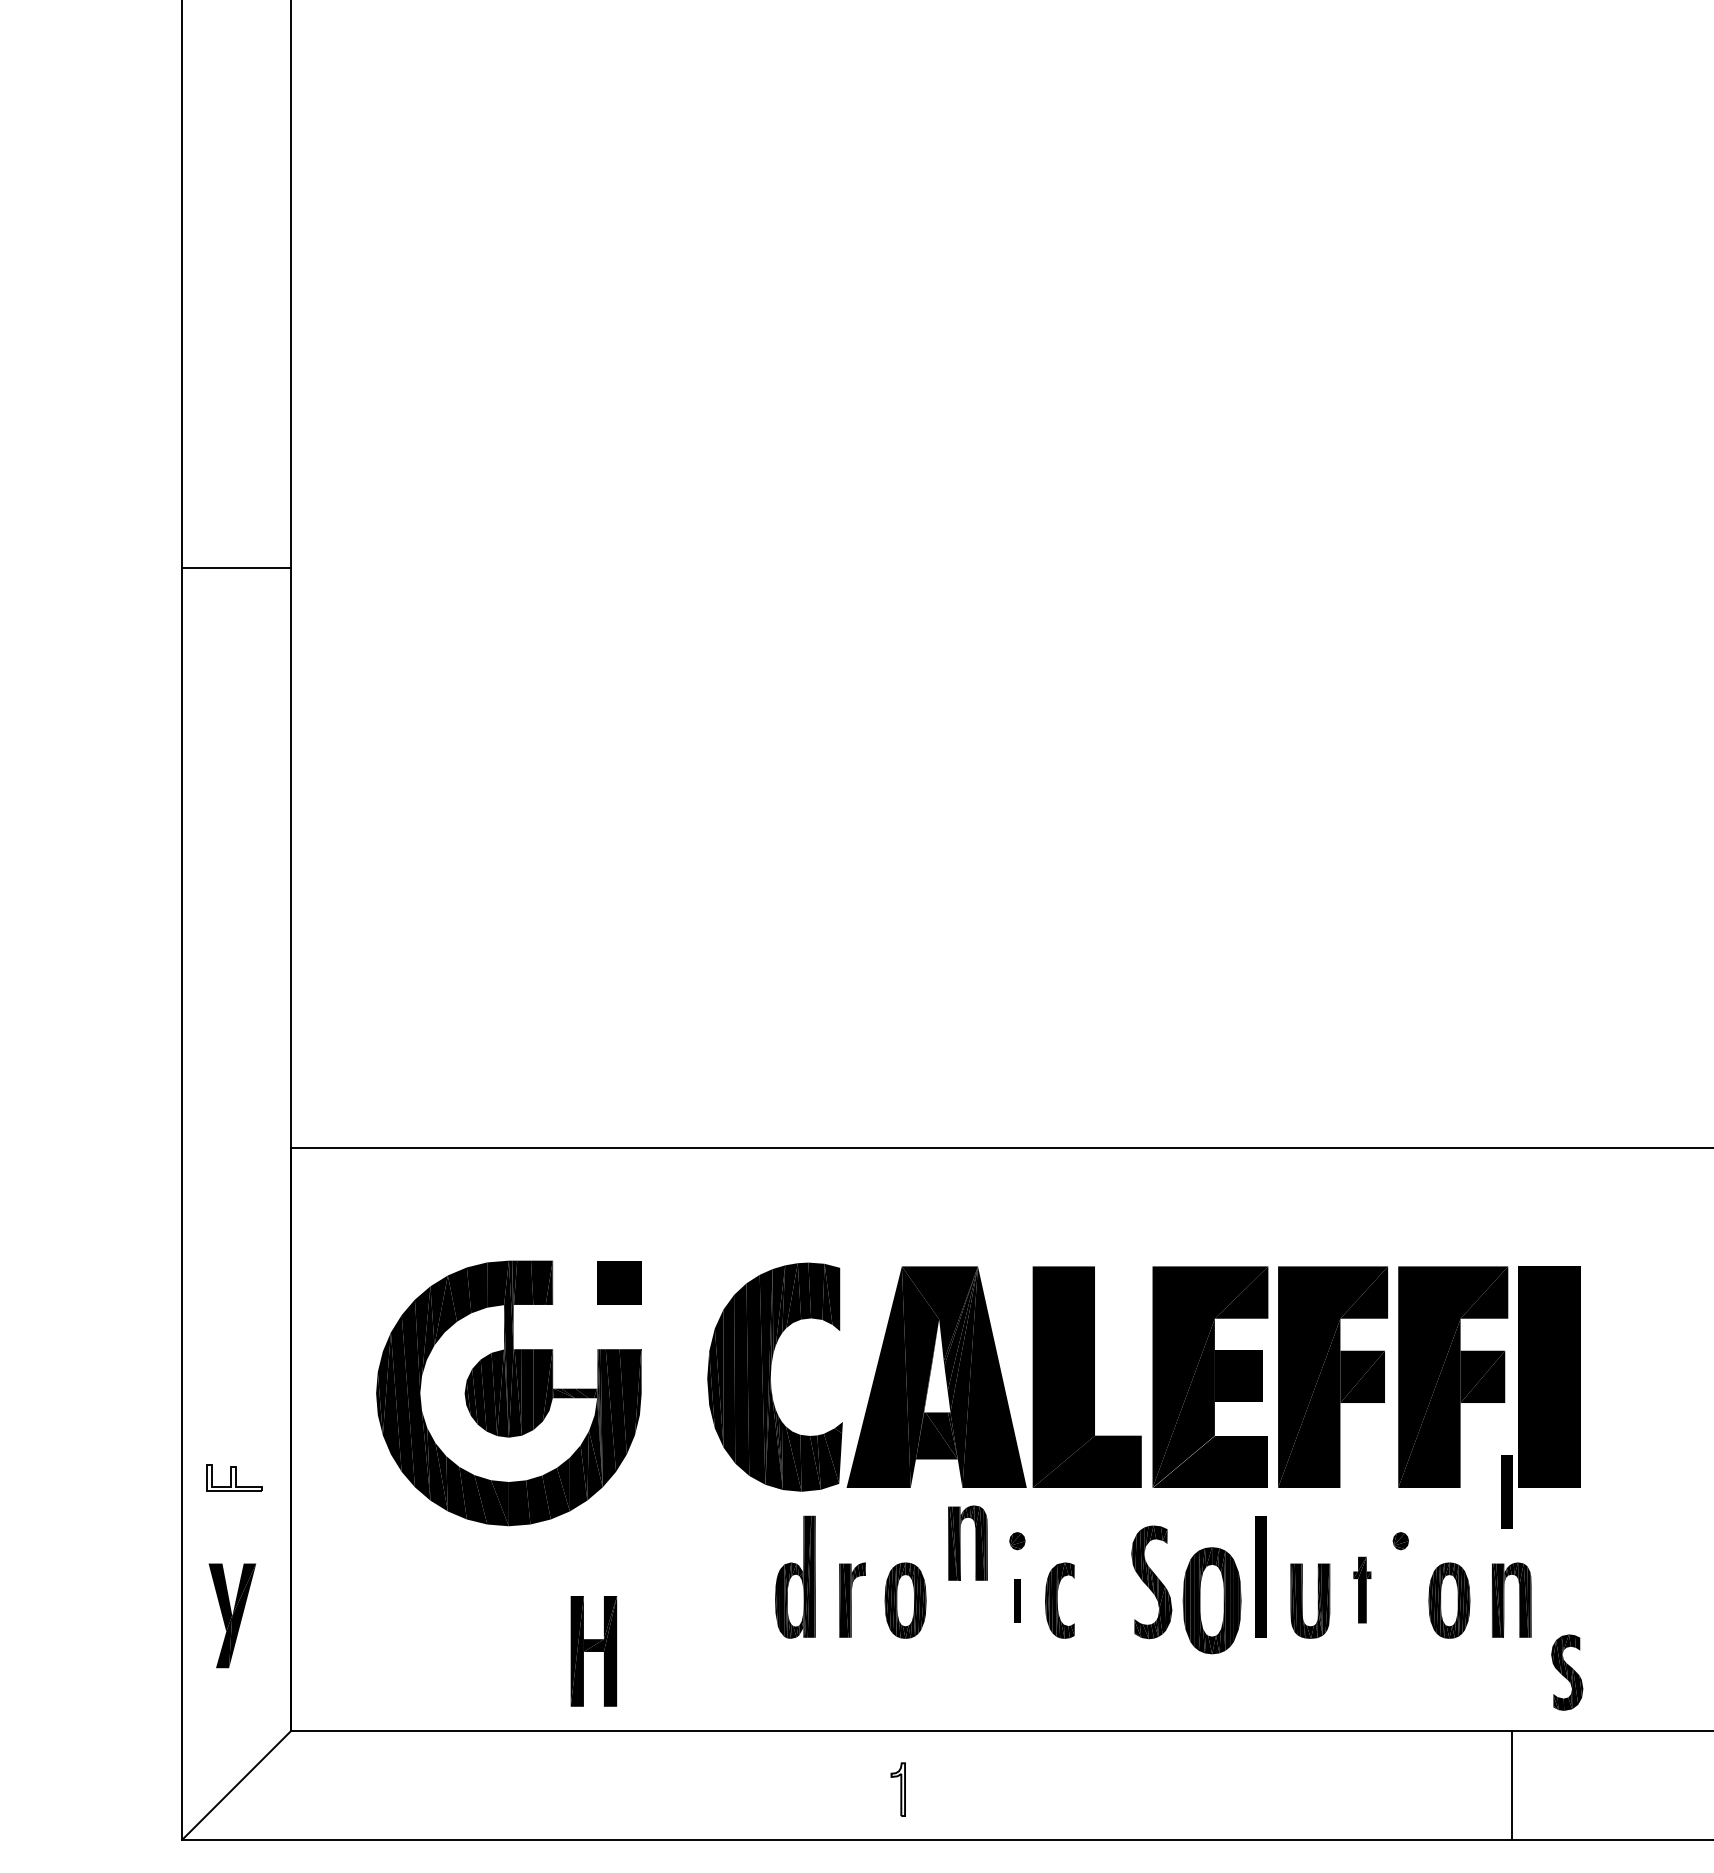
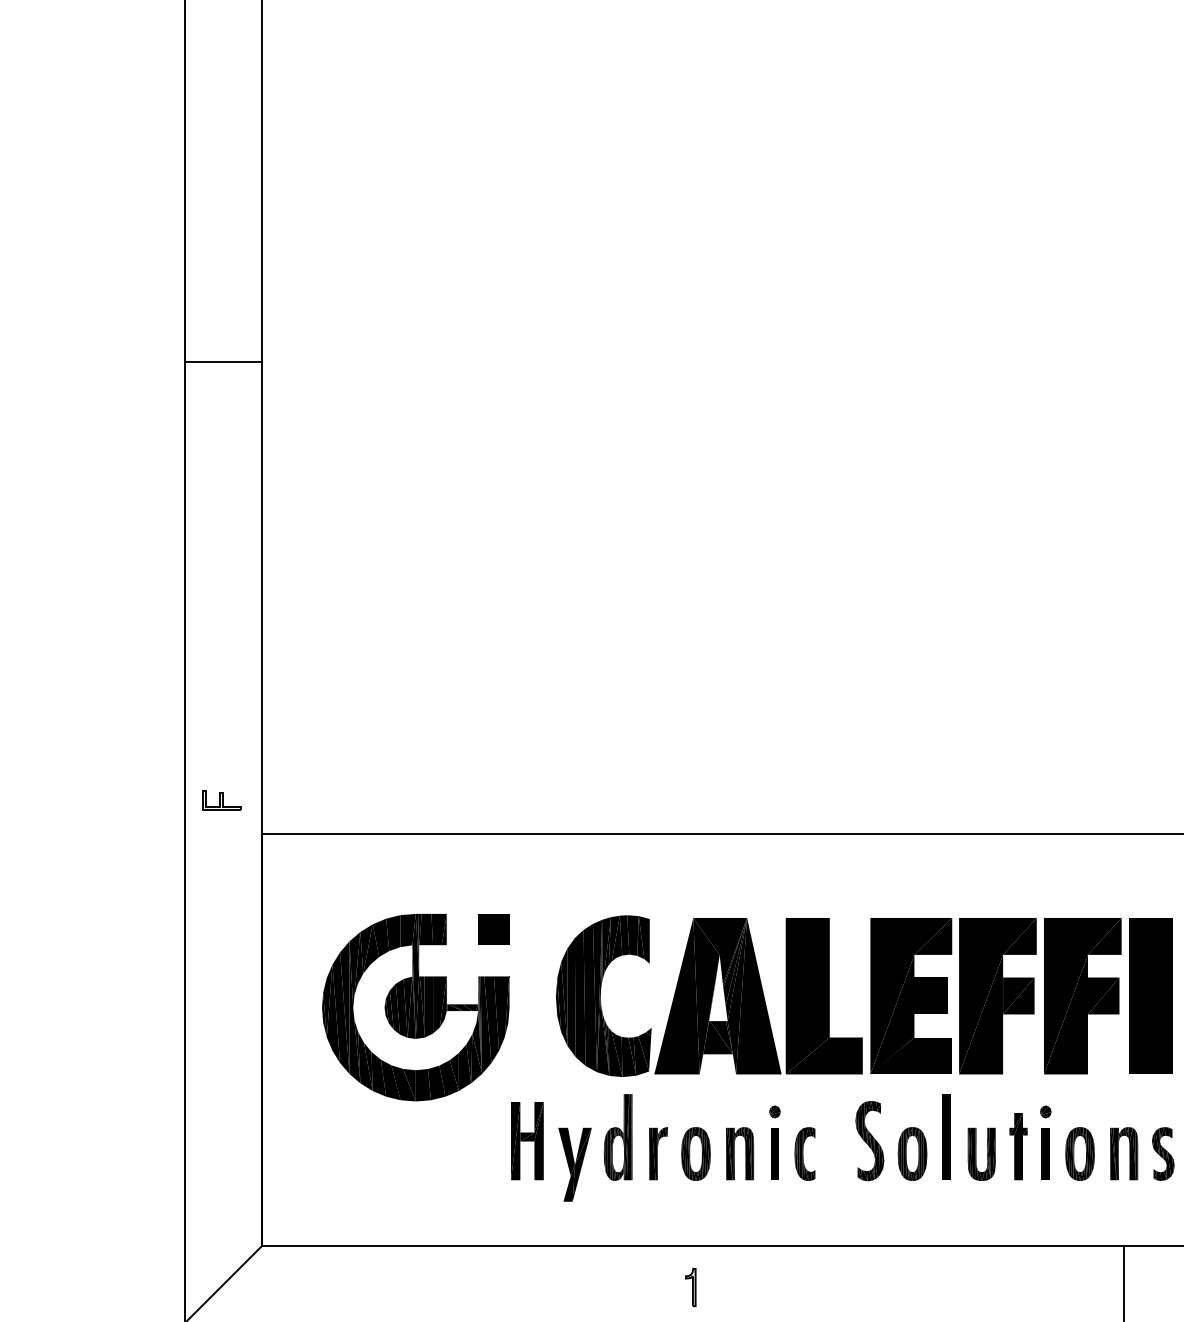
line: (236, 567) -> (223, 361), moved
part: (234, 1477) -> (221, 800), moved
part: (1506, 1491) -> (1045, 1153), moved
part: (960, 1542) -> (734, 1153), moved
part: (1362, 1589) -> (1018, 1146), size x1.43
part: (1017, 1600) -> (775, 1153), size x1.67
part: (1212, 1600) -> (912, 1153), size x0.71
part: (231, 1615) -> (574, 1164), moved
part: (593, 1651) -> (527, 1141), moved
part: (1567, 1672) -> (1163, 1153), moved

